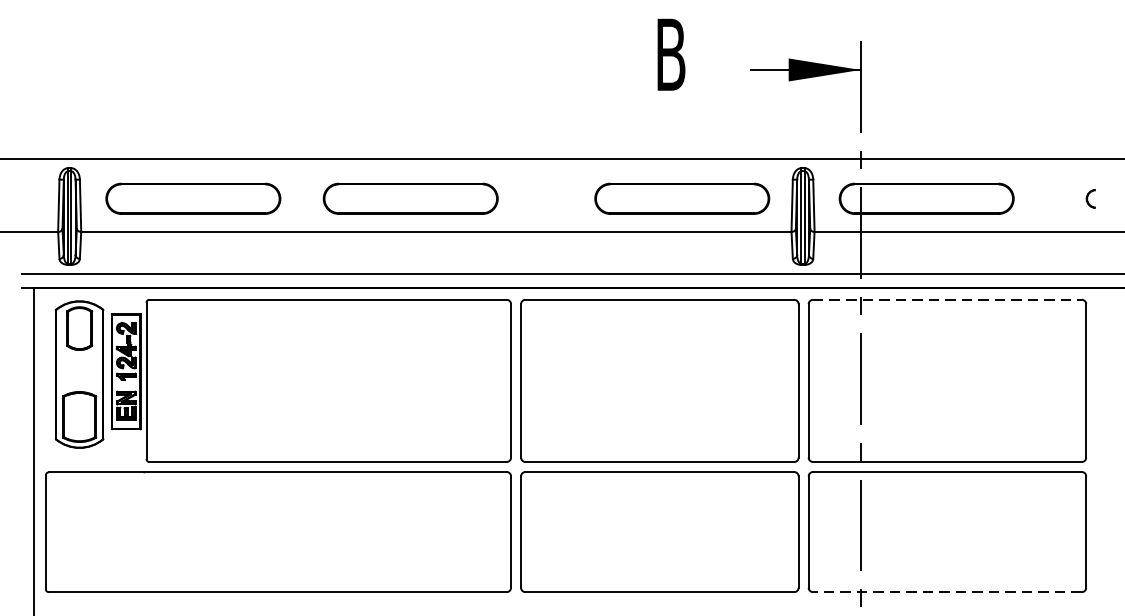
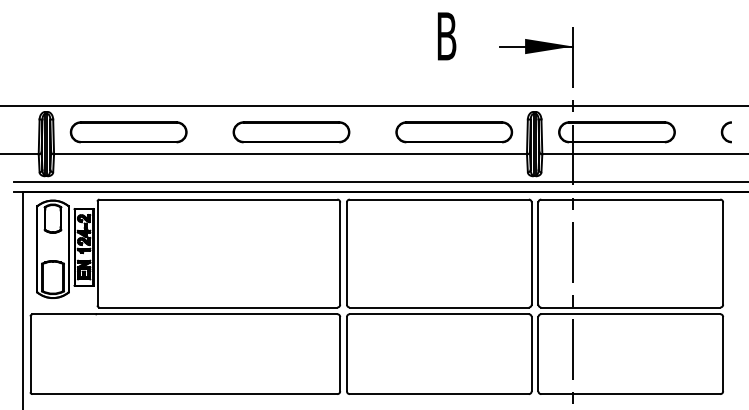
part: (410, 199) -> (291, 132), moved
part: (1089, 199) -> (725, 132), size x1.67
line: (947, 299) -> (630, 199), dashed -> solid
line: (947, 592) -> (630, 394), dashed -> solid

